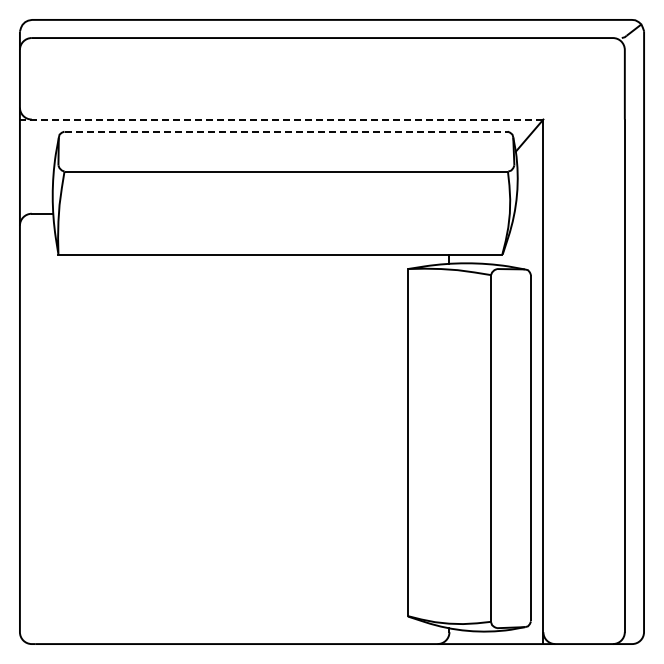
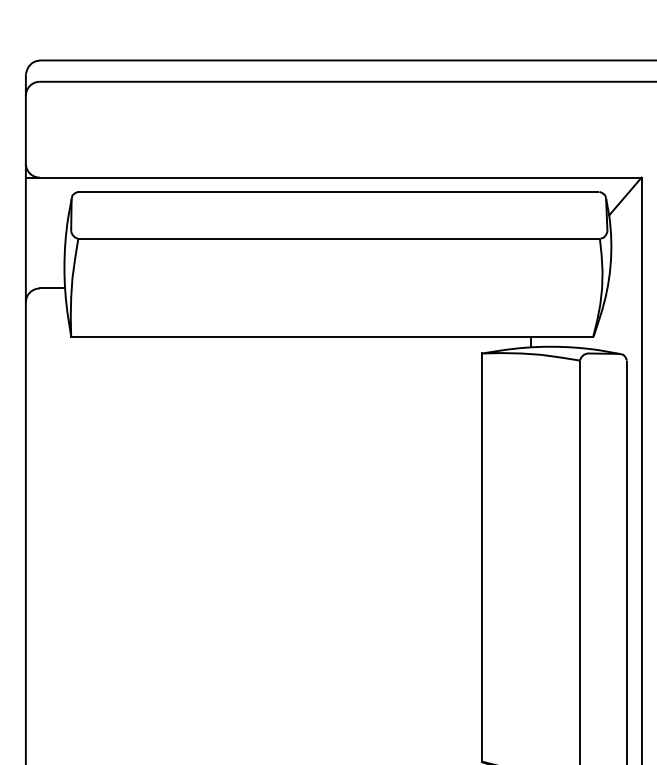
line: (281, 119) -> (333, 177), dashed -> solid
line: (286, 131) -> (339, 191), dashed -> solid

